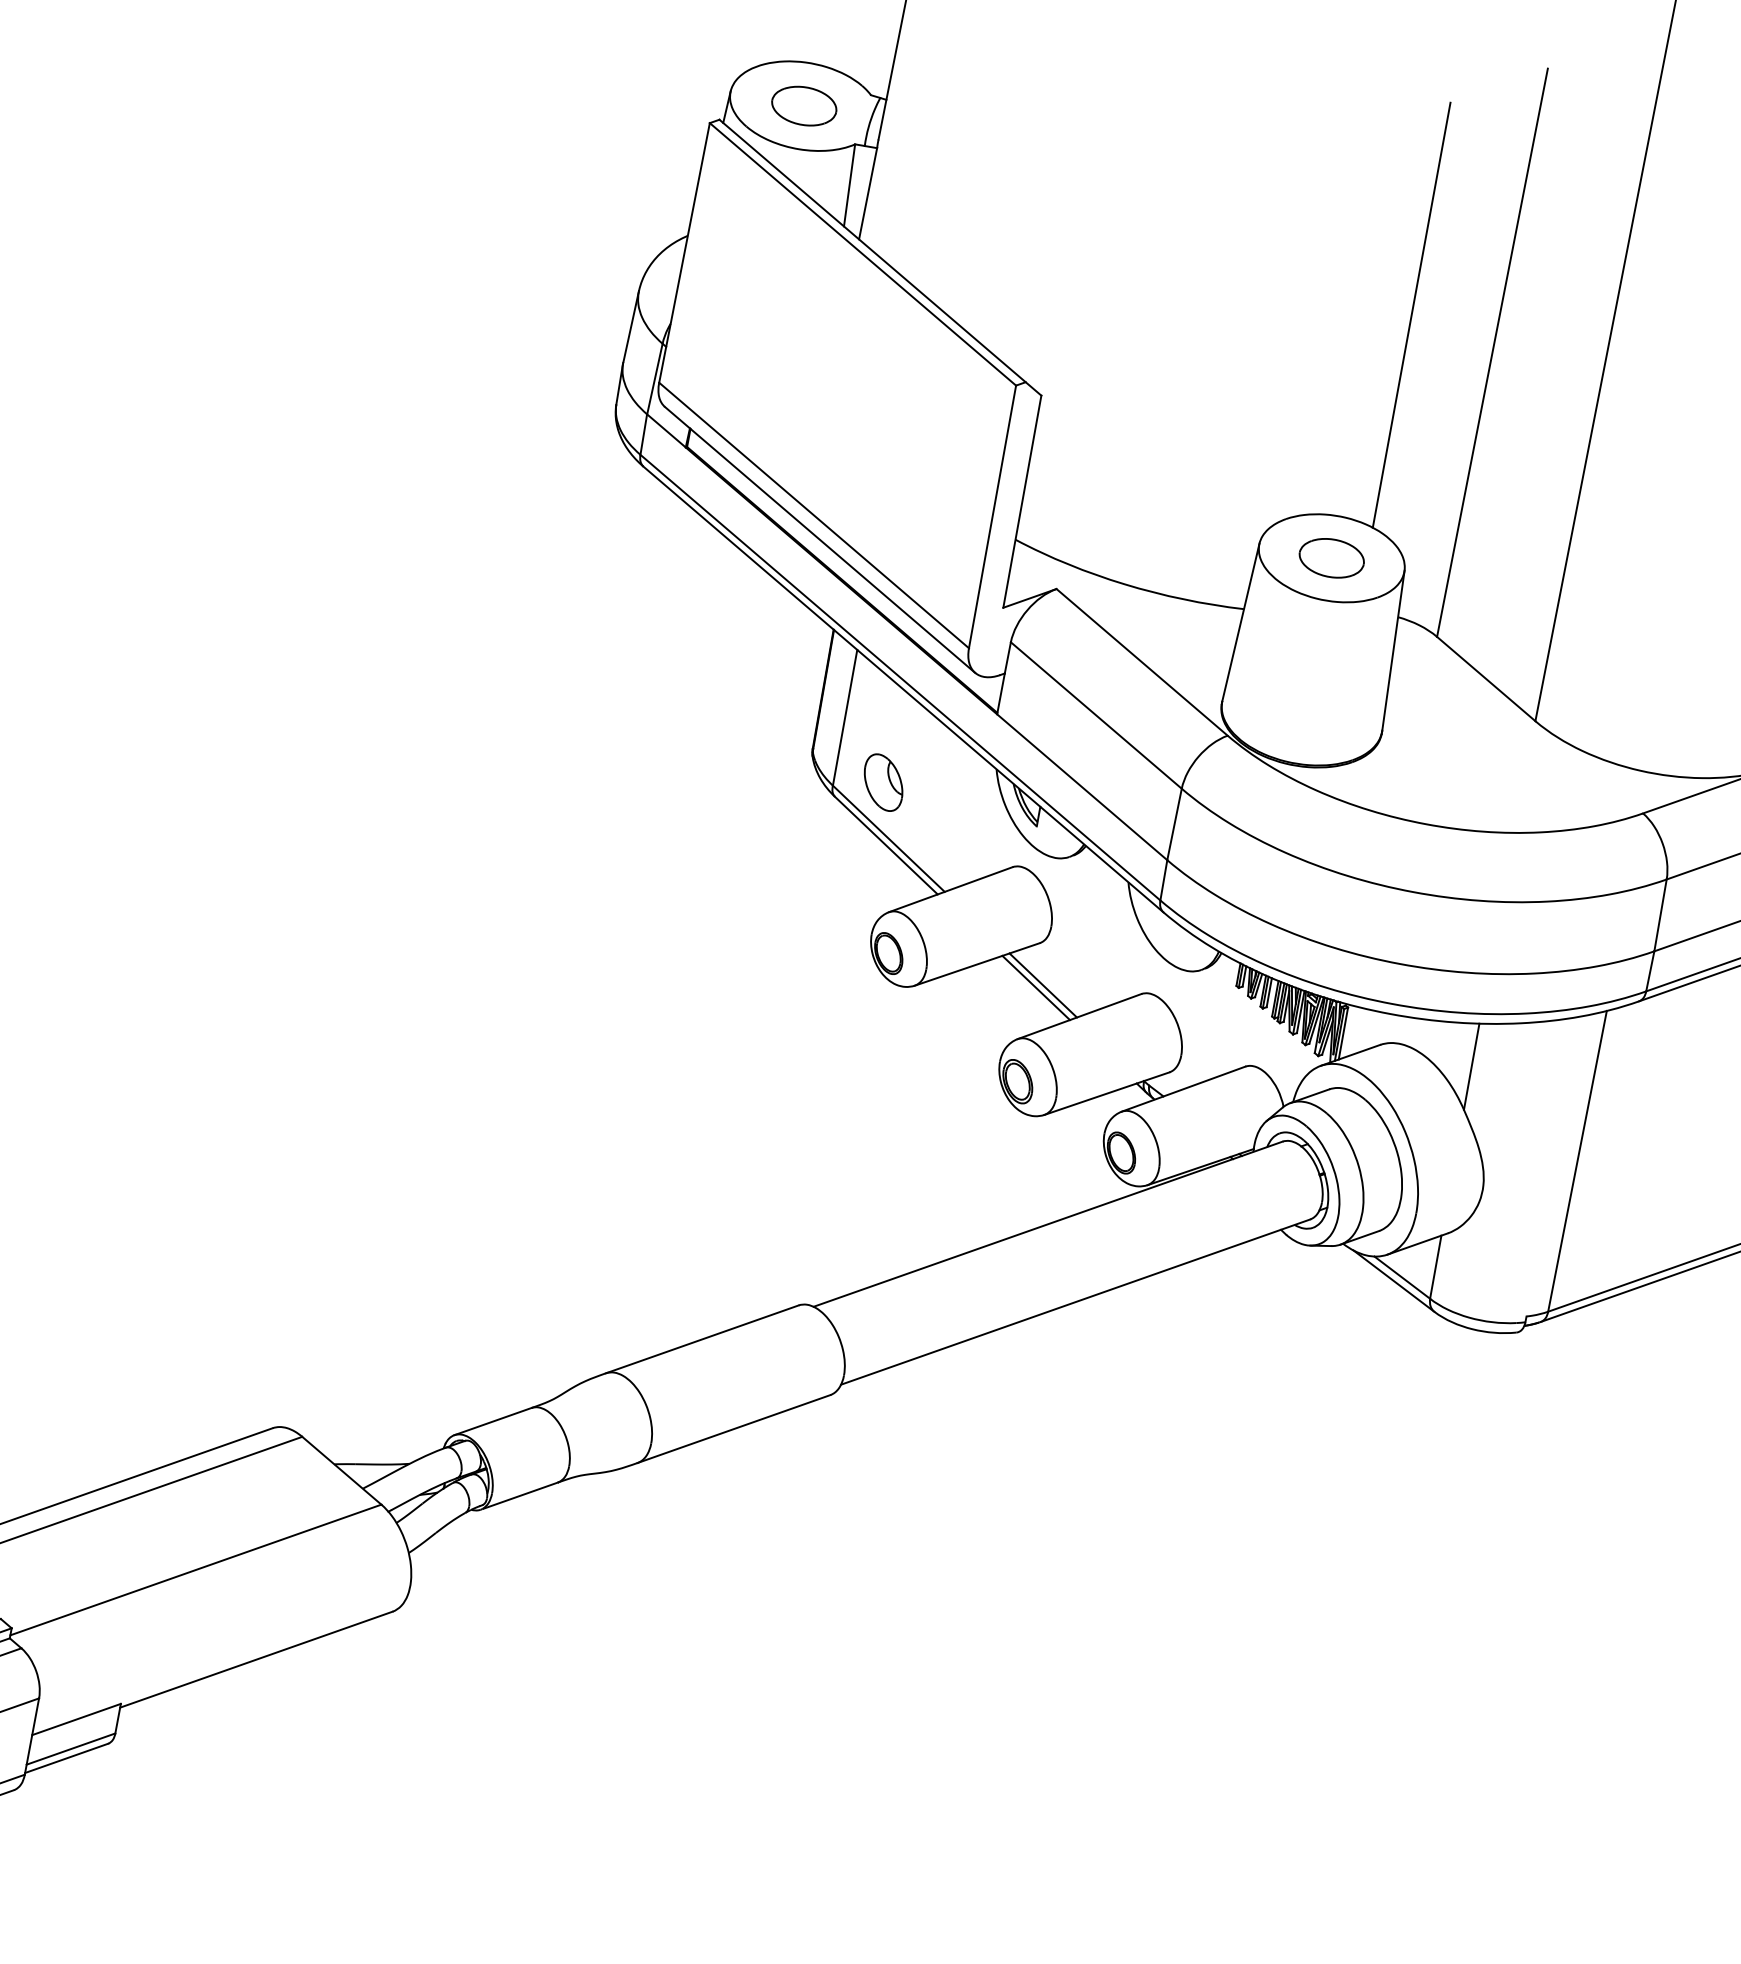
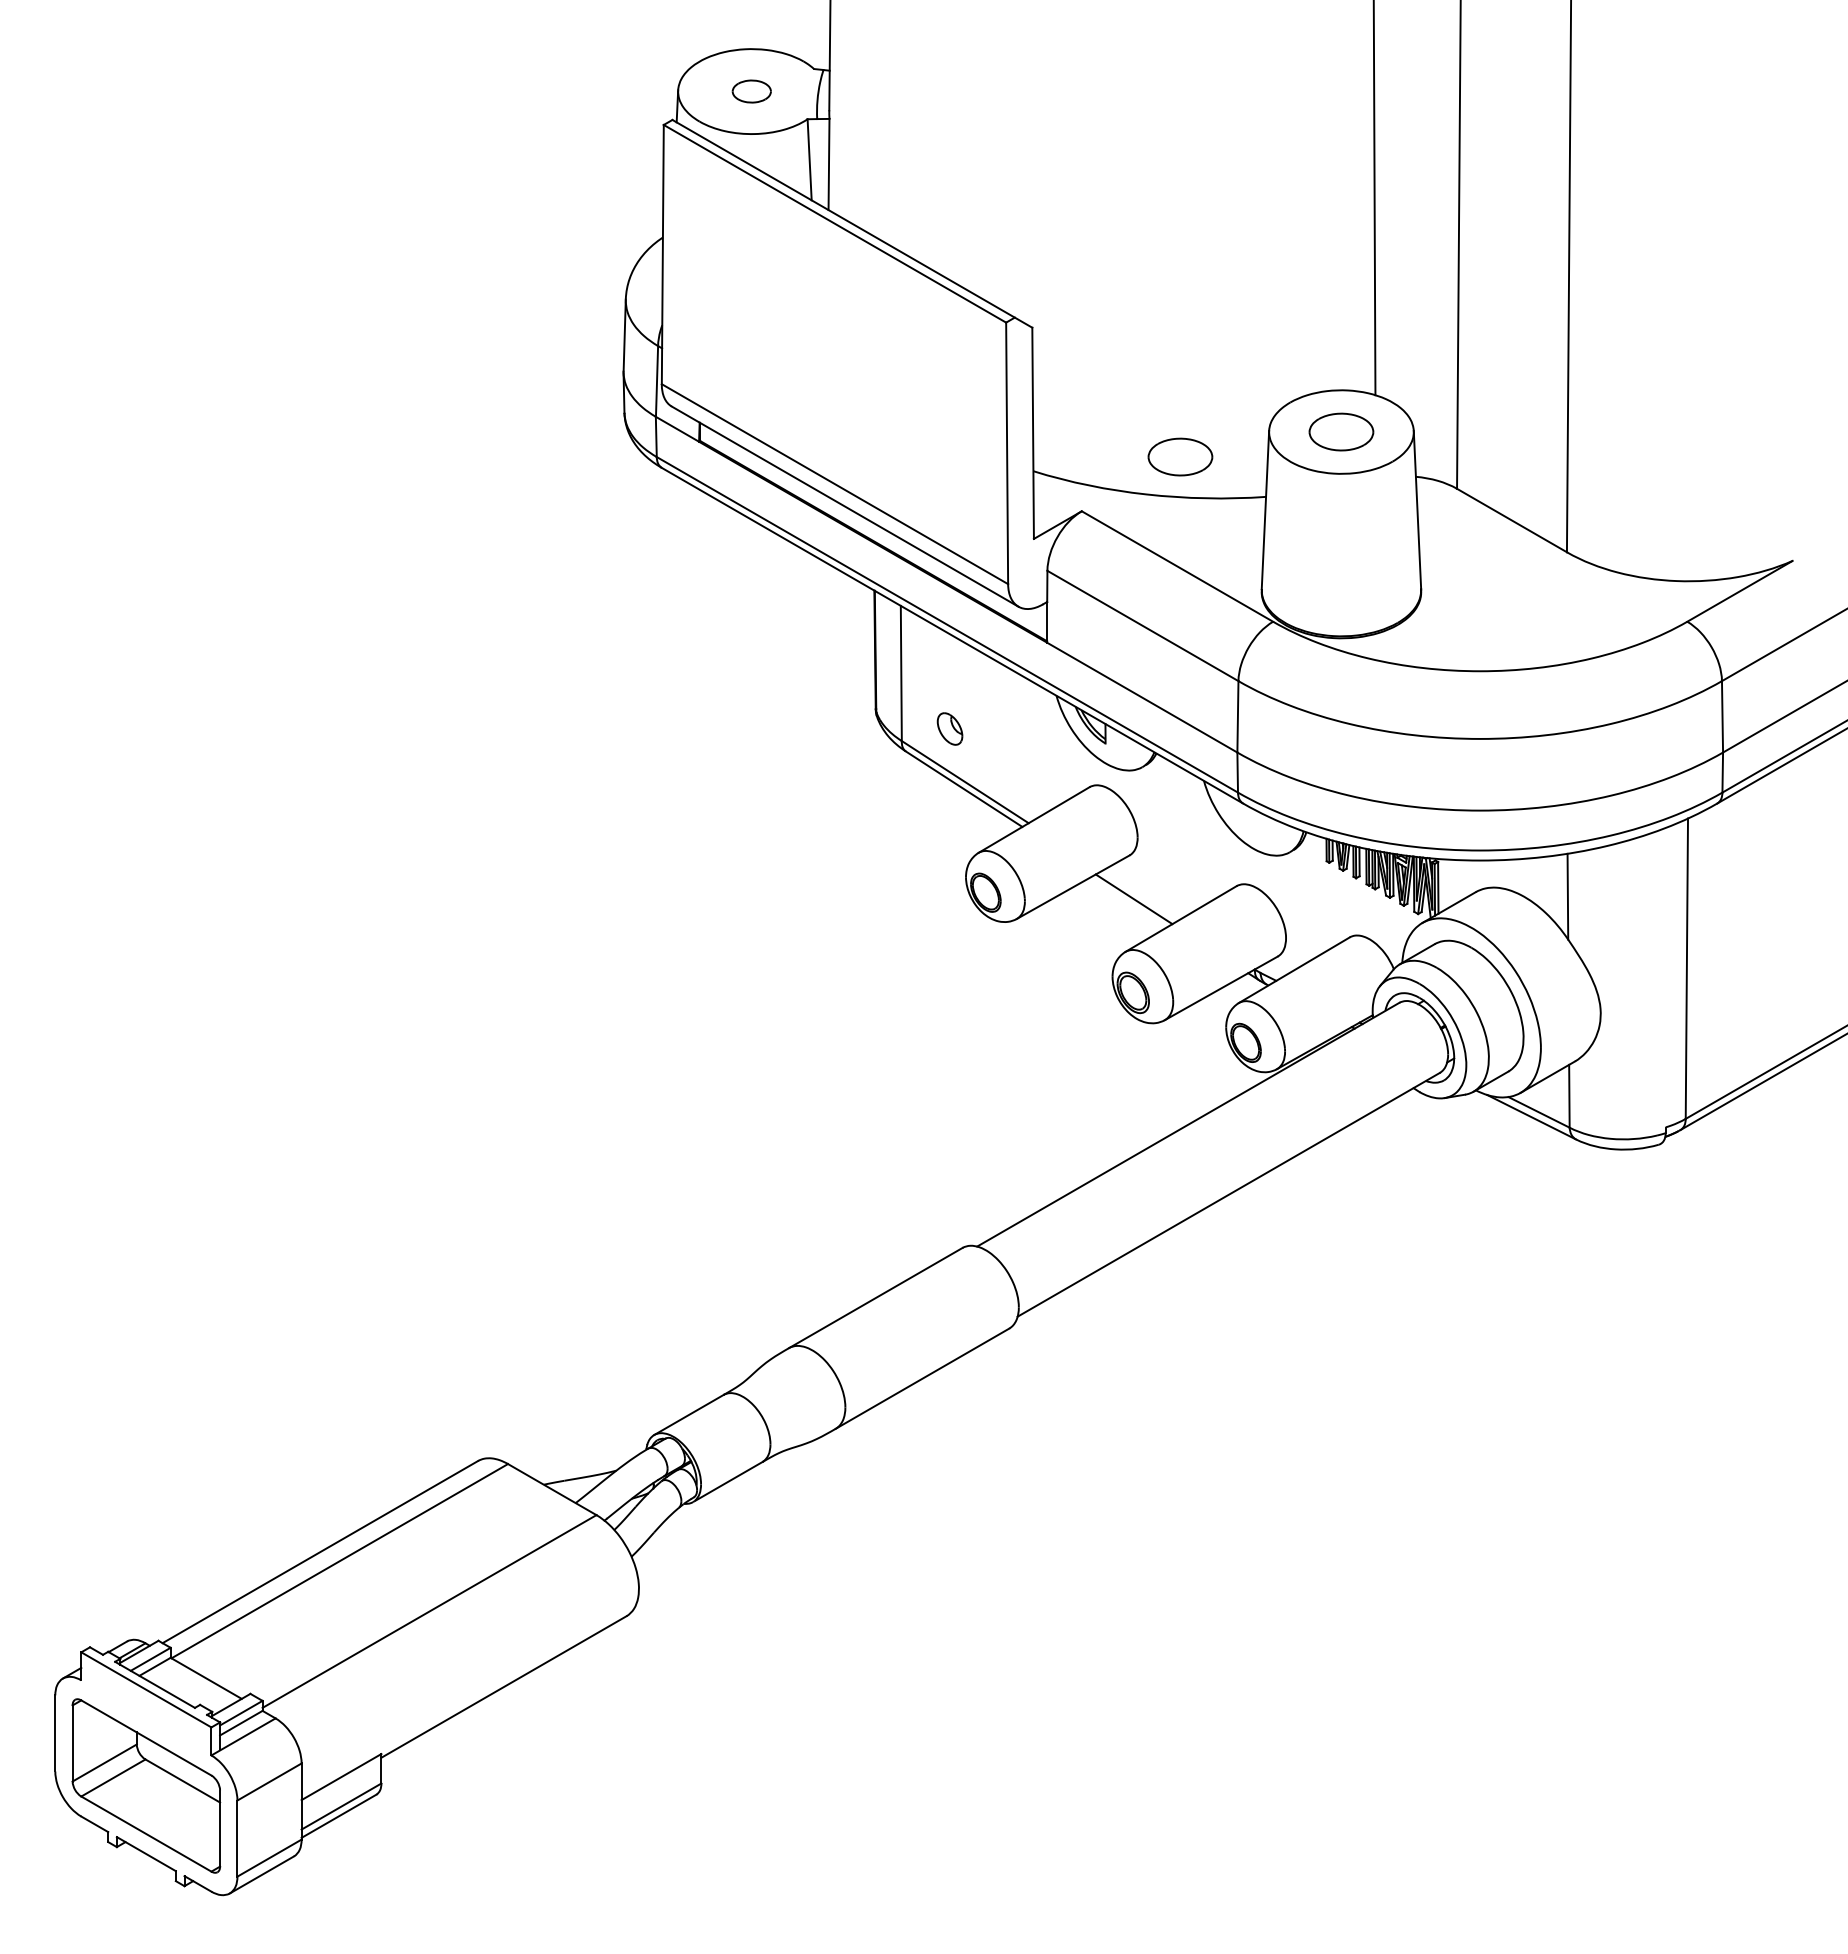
part: (804, 106) -> (751, 91), size x0.6
part: (1165, 552) -> (1180, 456), added
part: (883, 782) -> (949, 728), size x0.6
line: (1043, 985) -> (1140, 895), removed

